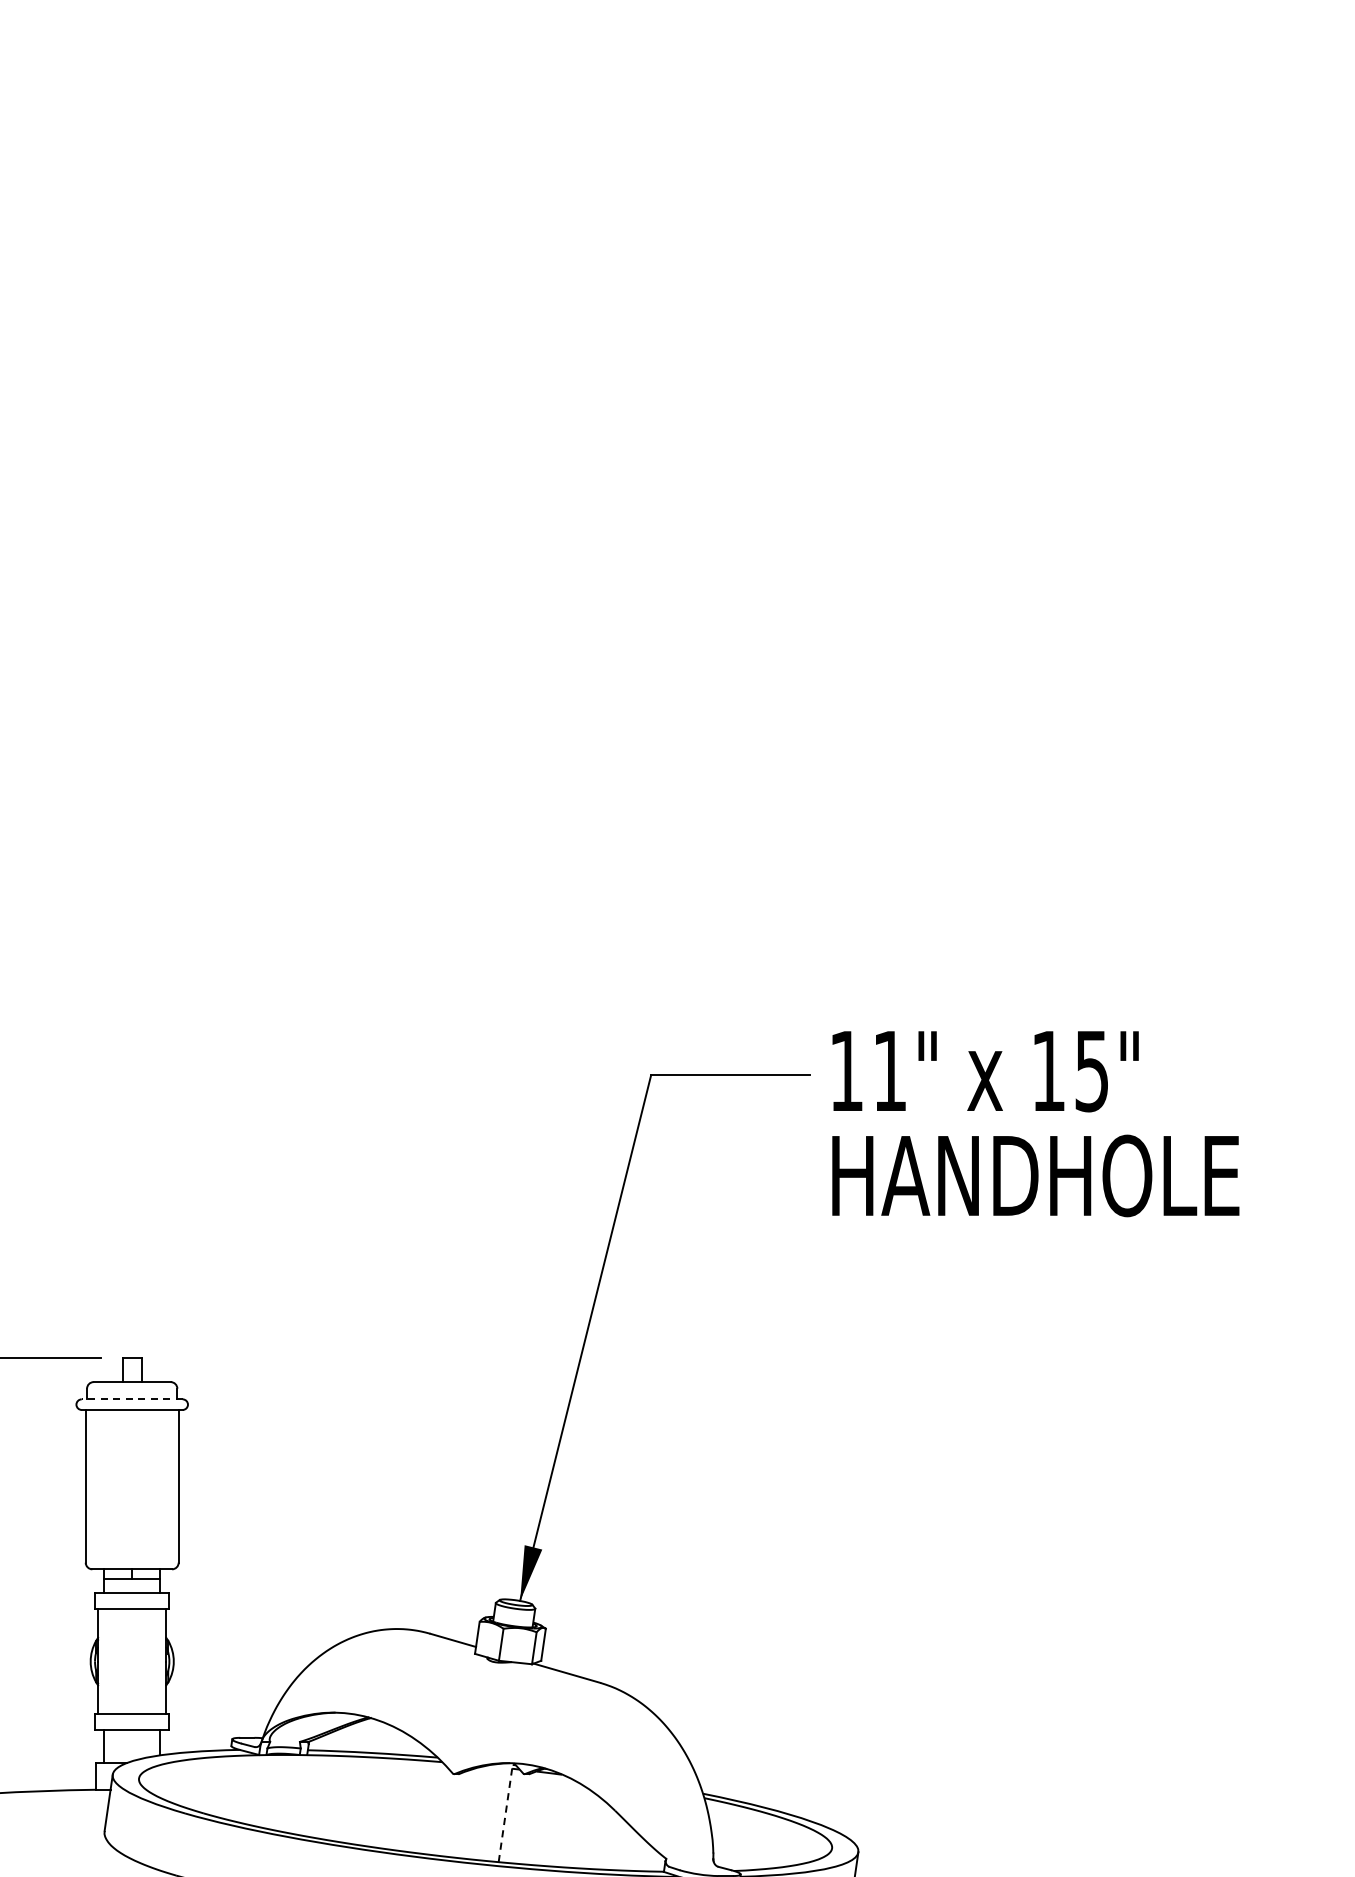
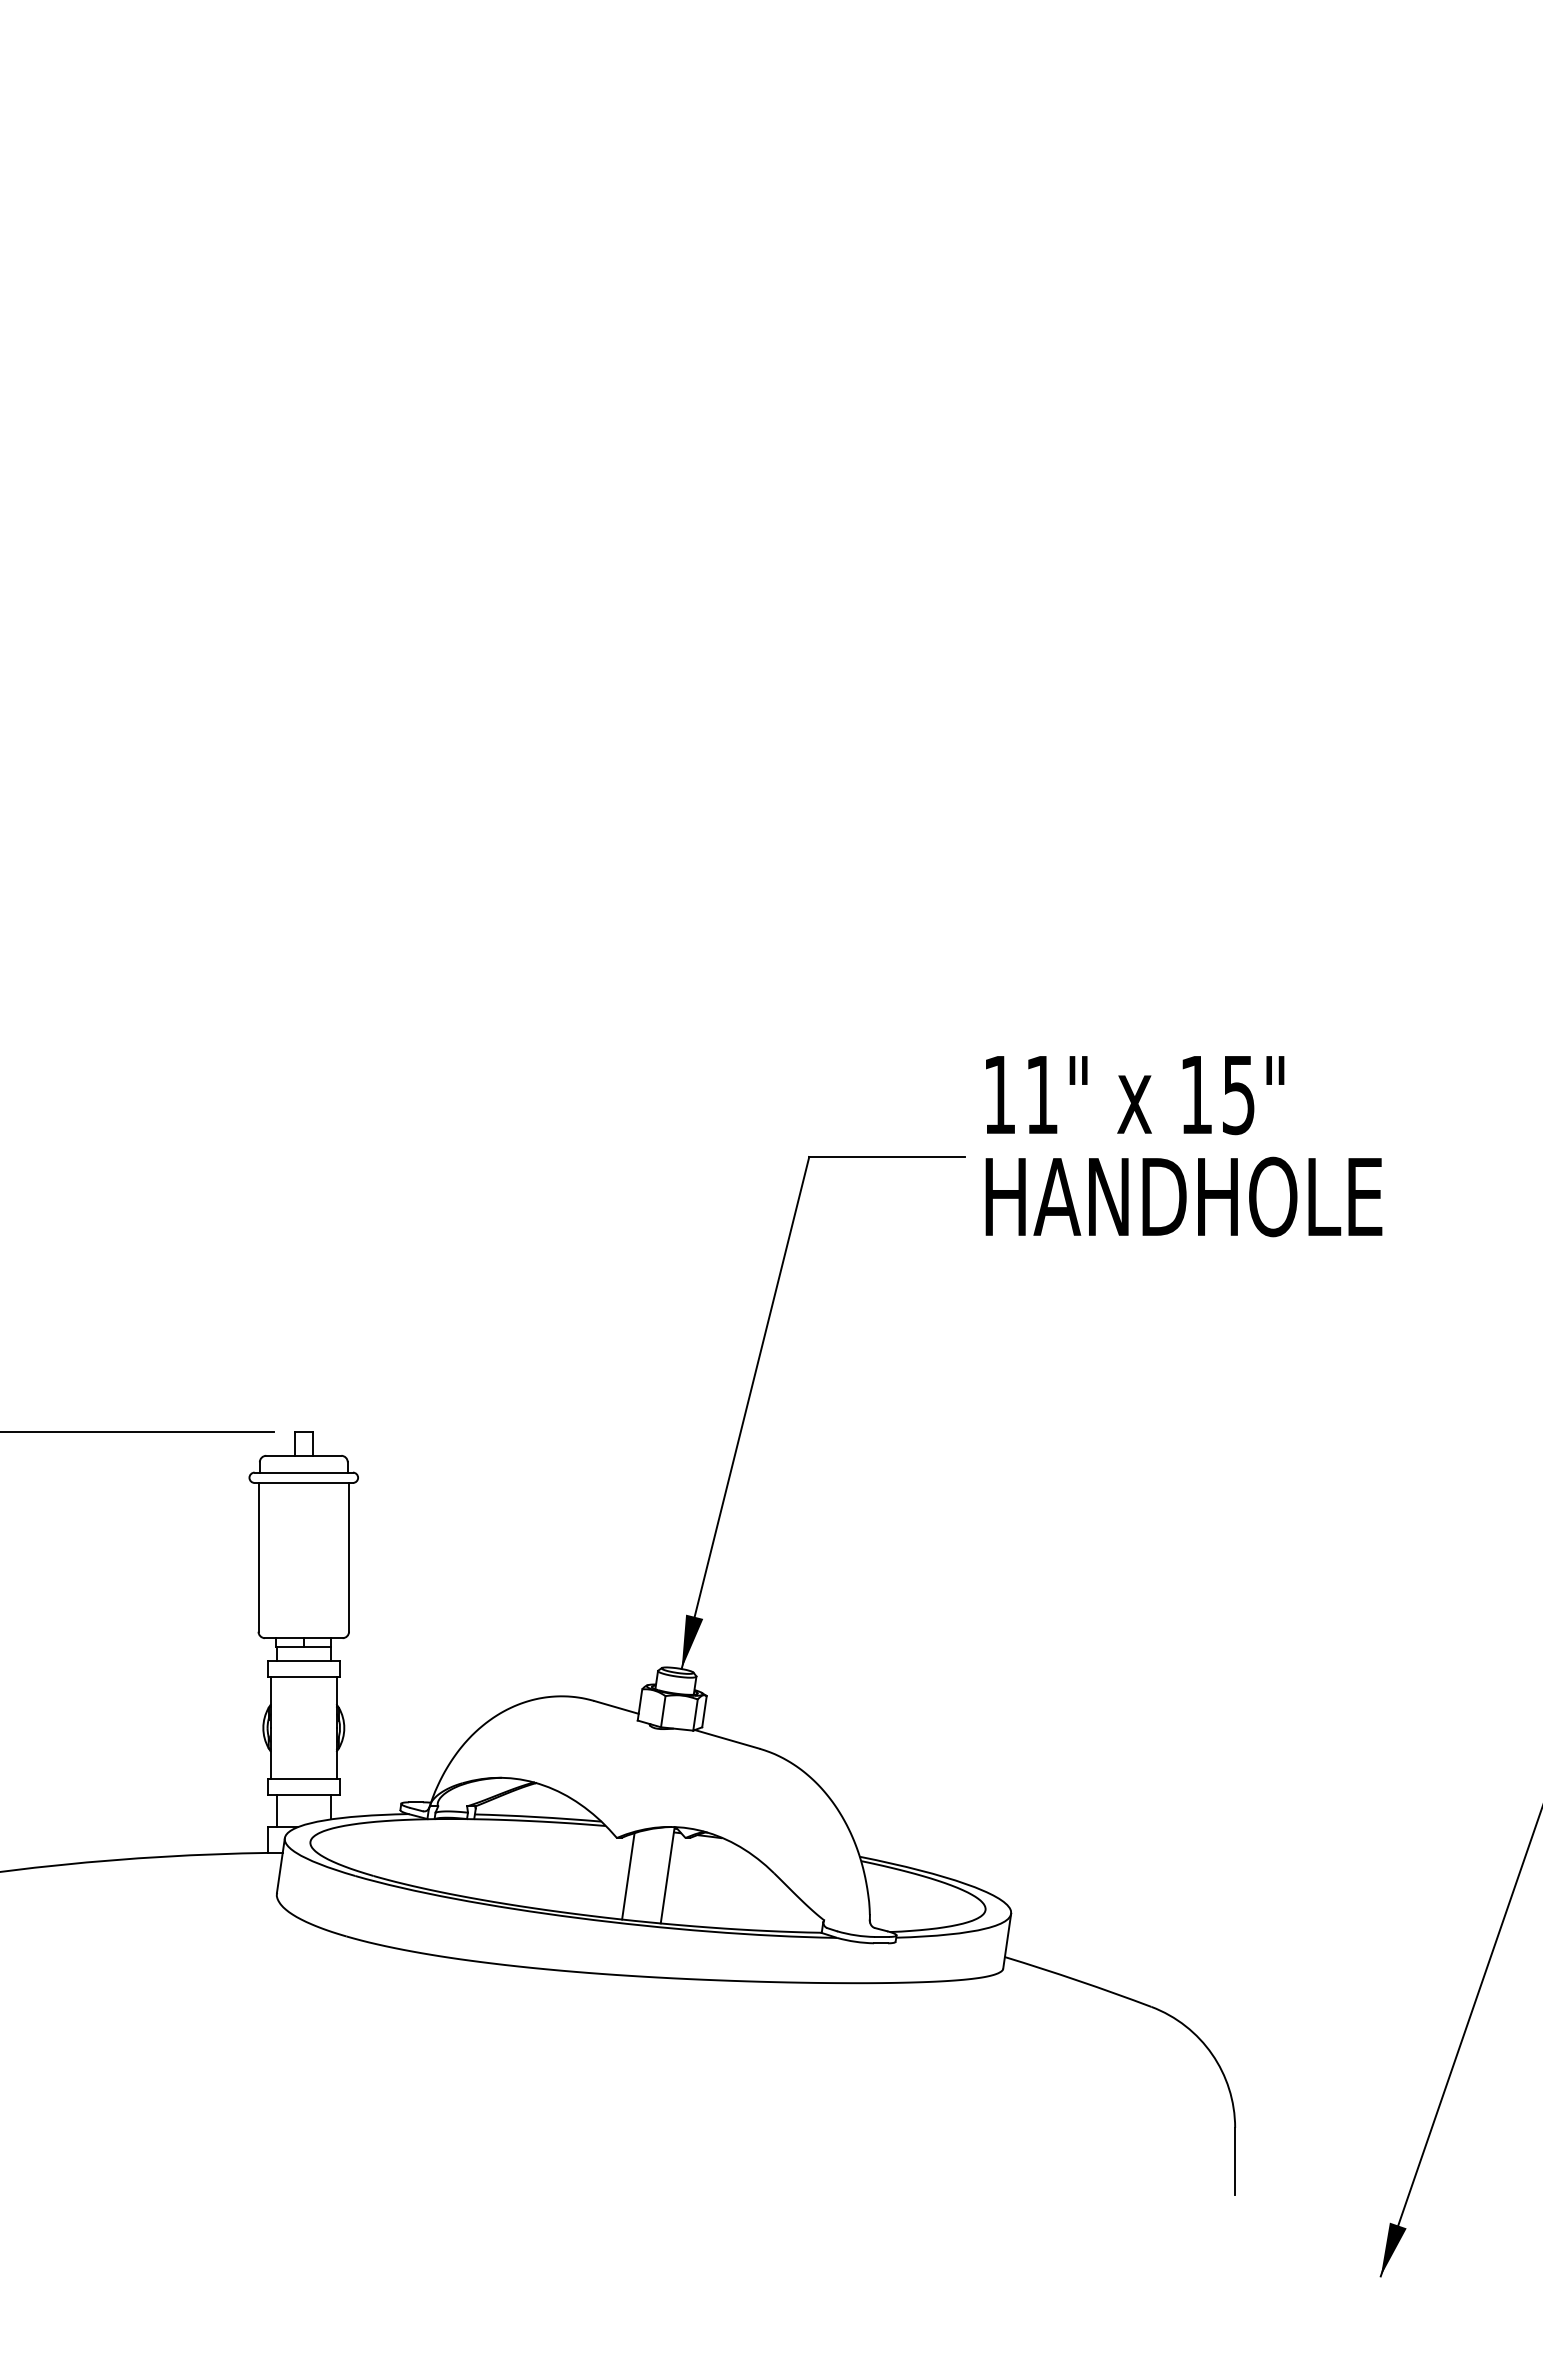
text: (1035, 1124) -> (1183, 1146), moved
line: (131, 1399) -> (303, 1472), dashed -> solid
line: (505, 1812) -> (667, 1875), dashed -> solid
line: (465, 1813) -> (628, 1876), added

